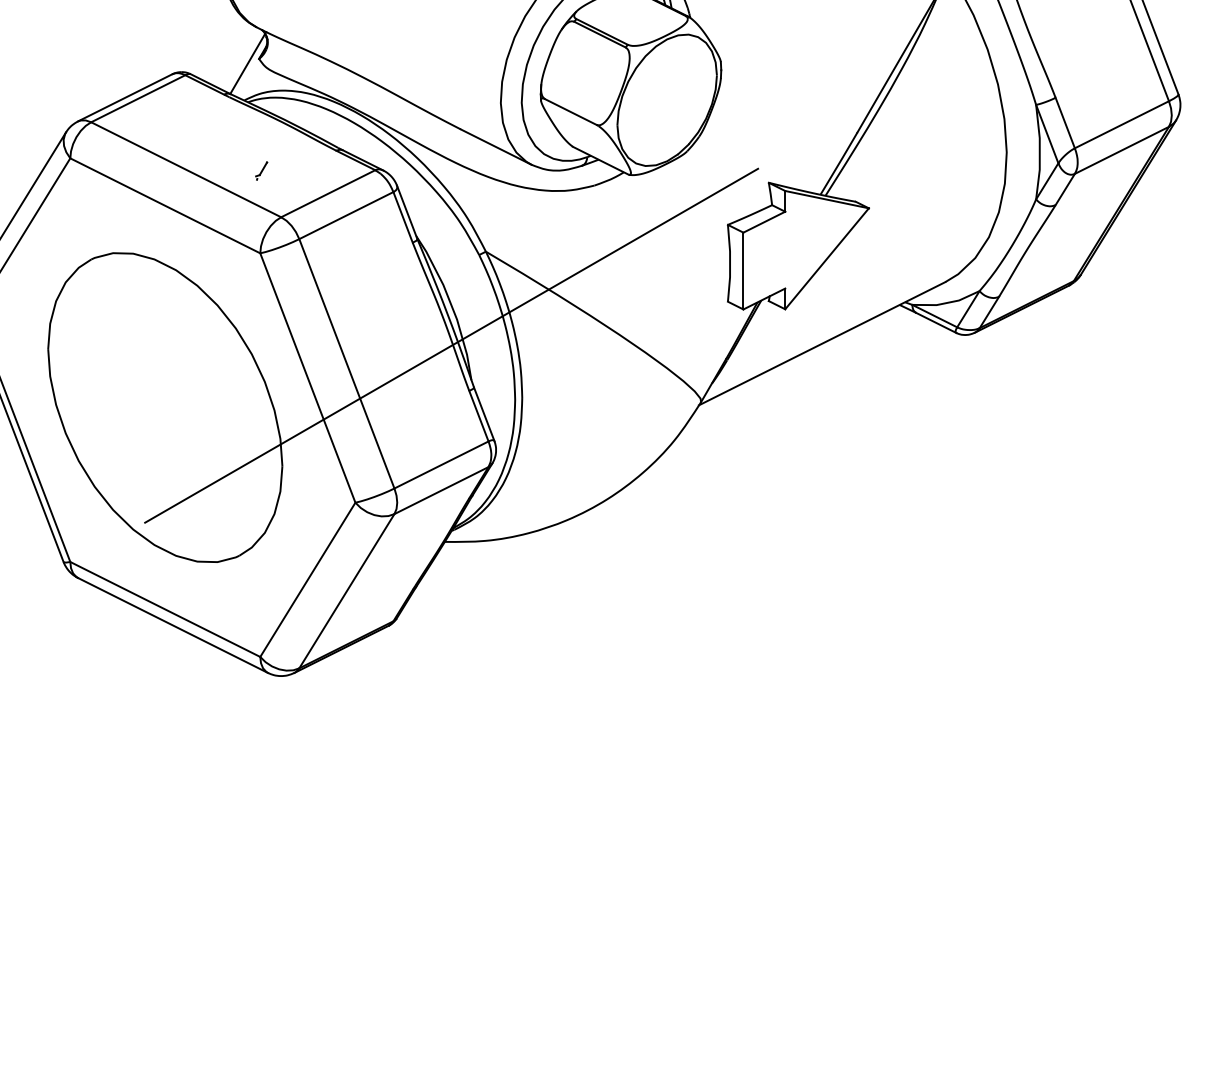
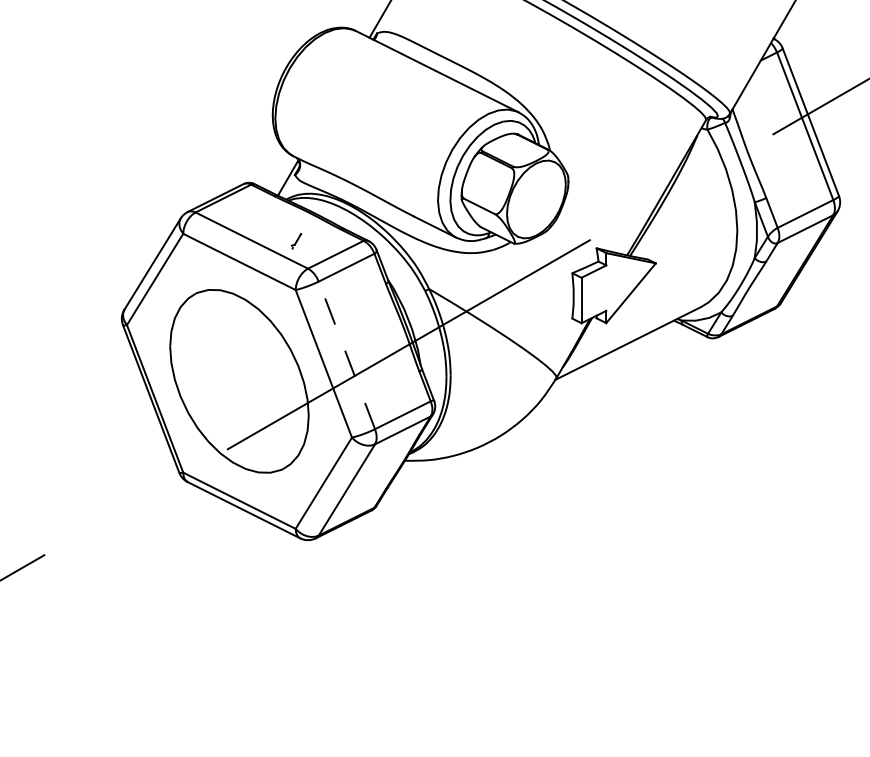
part: (261, 171) -> (296, 241), size x1.4
line: (346, 363) -> (346, 355), solid -> dashed

